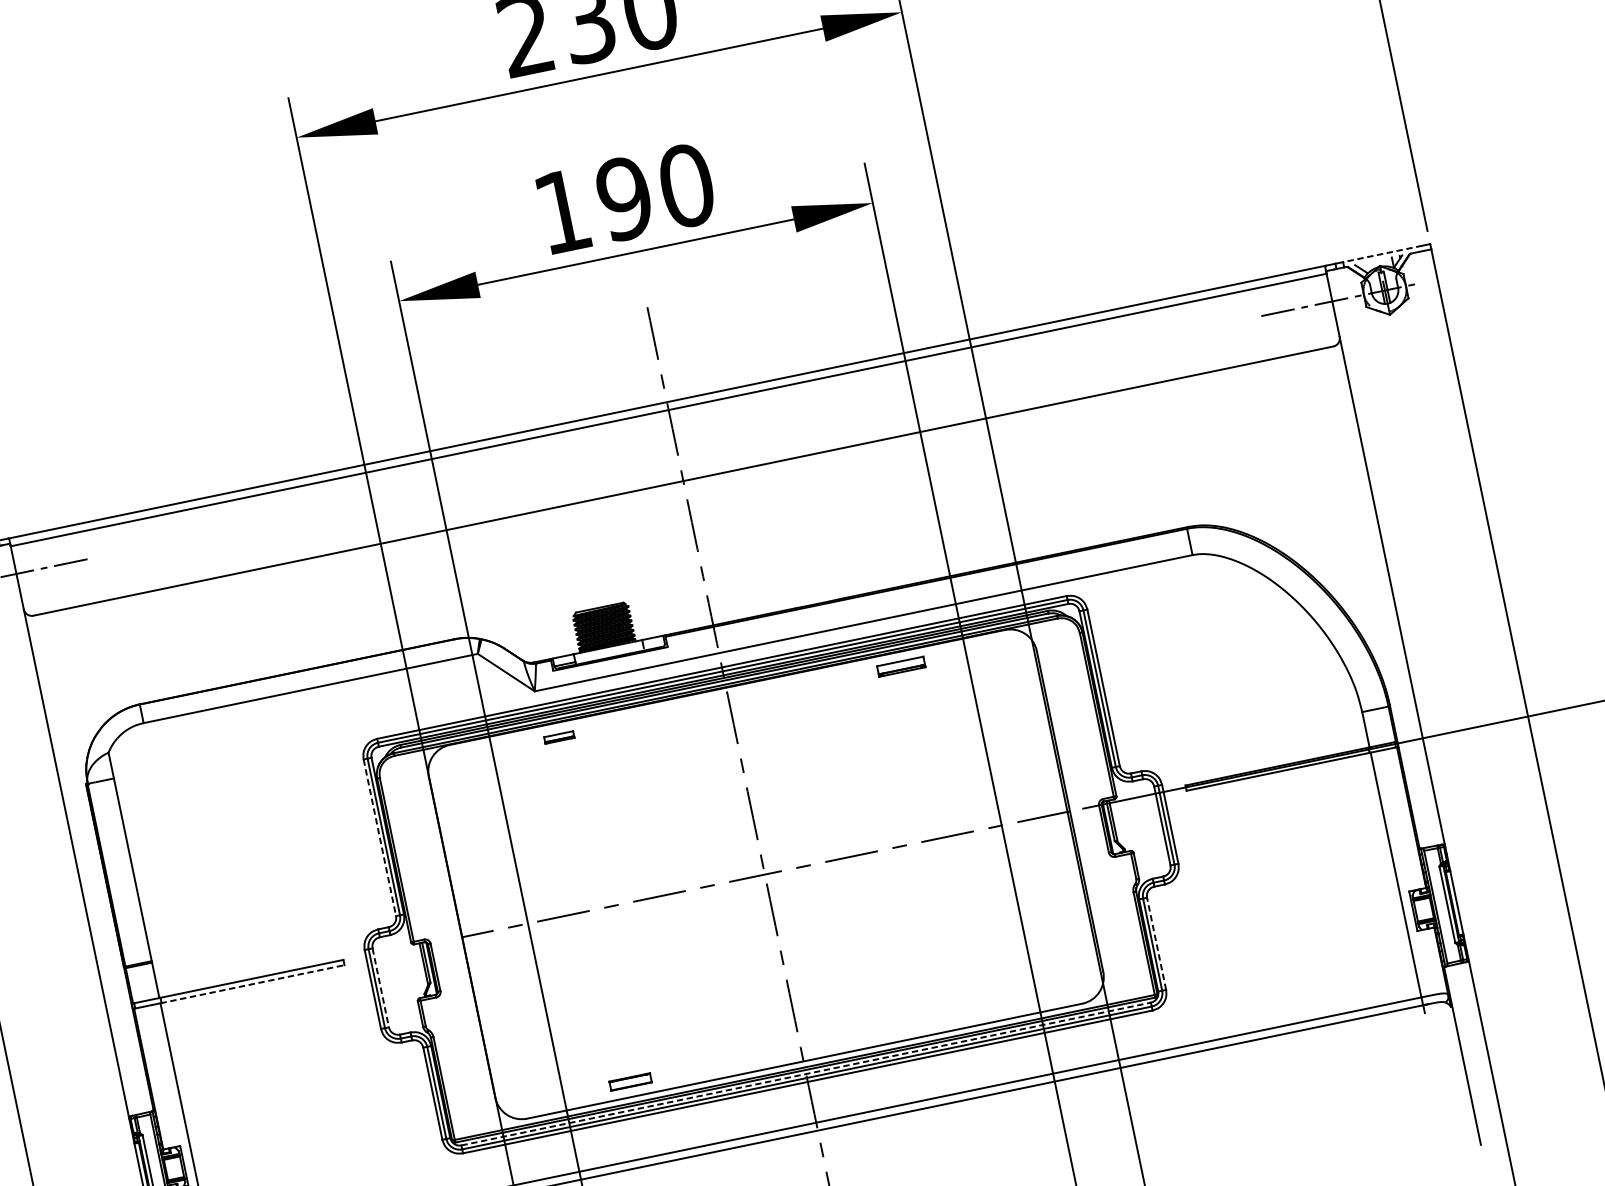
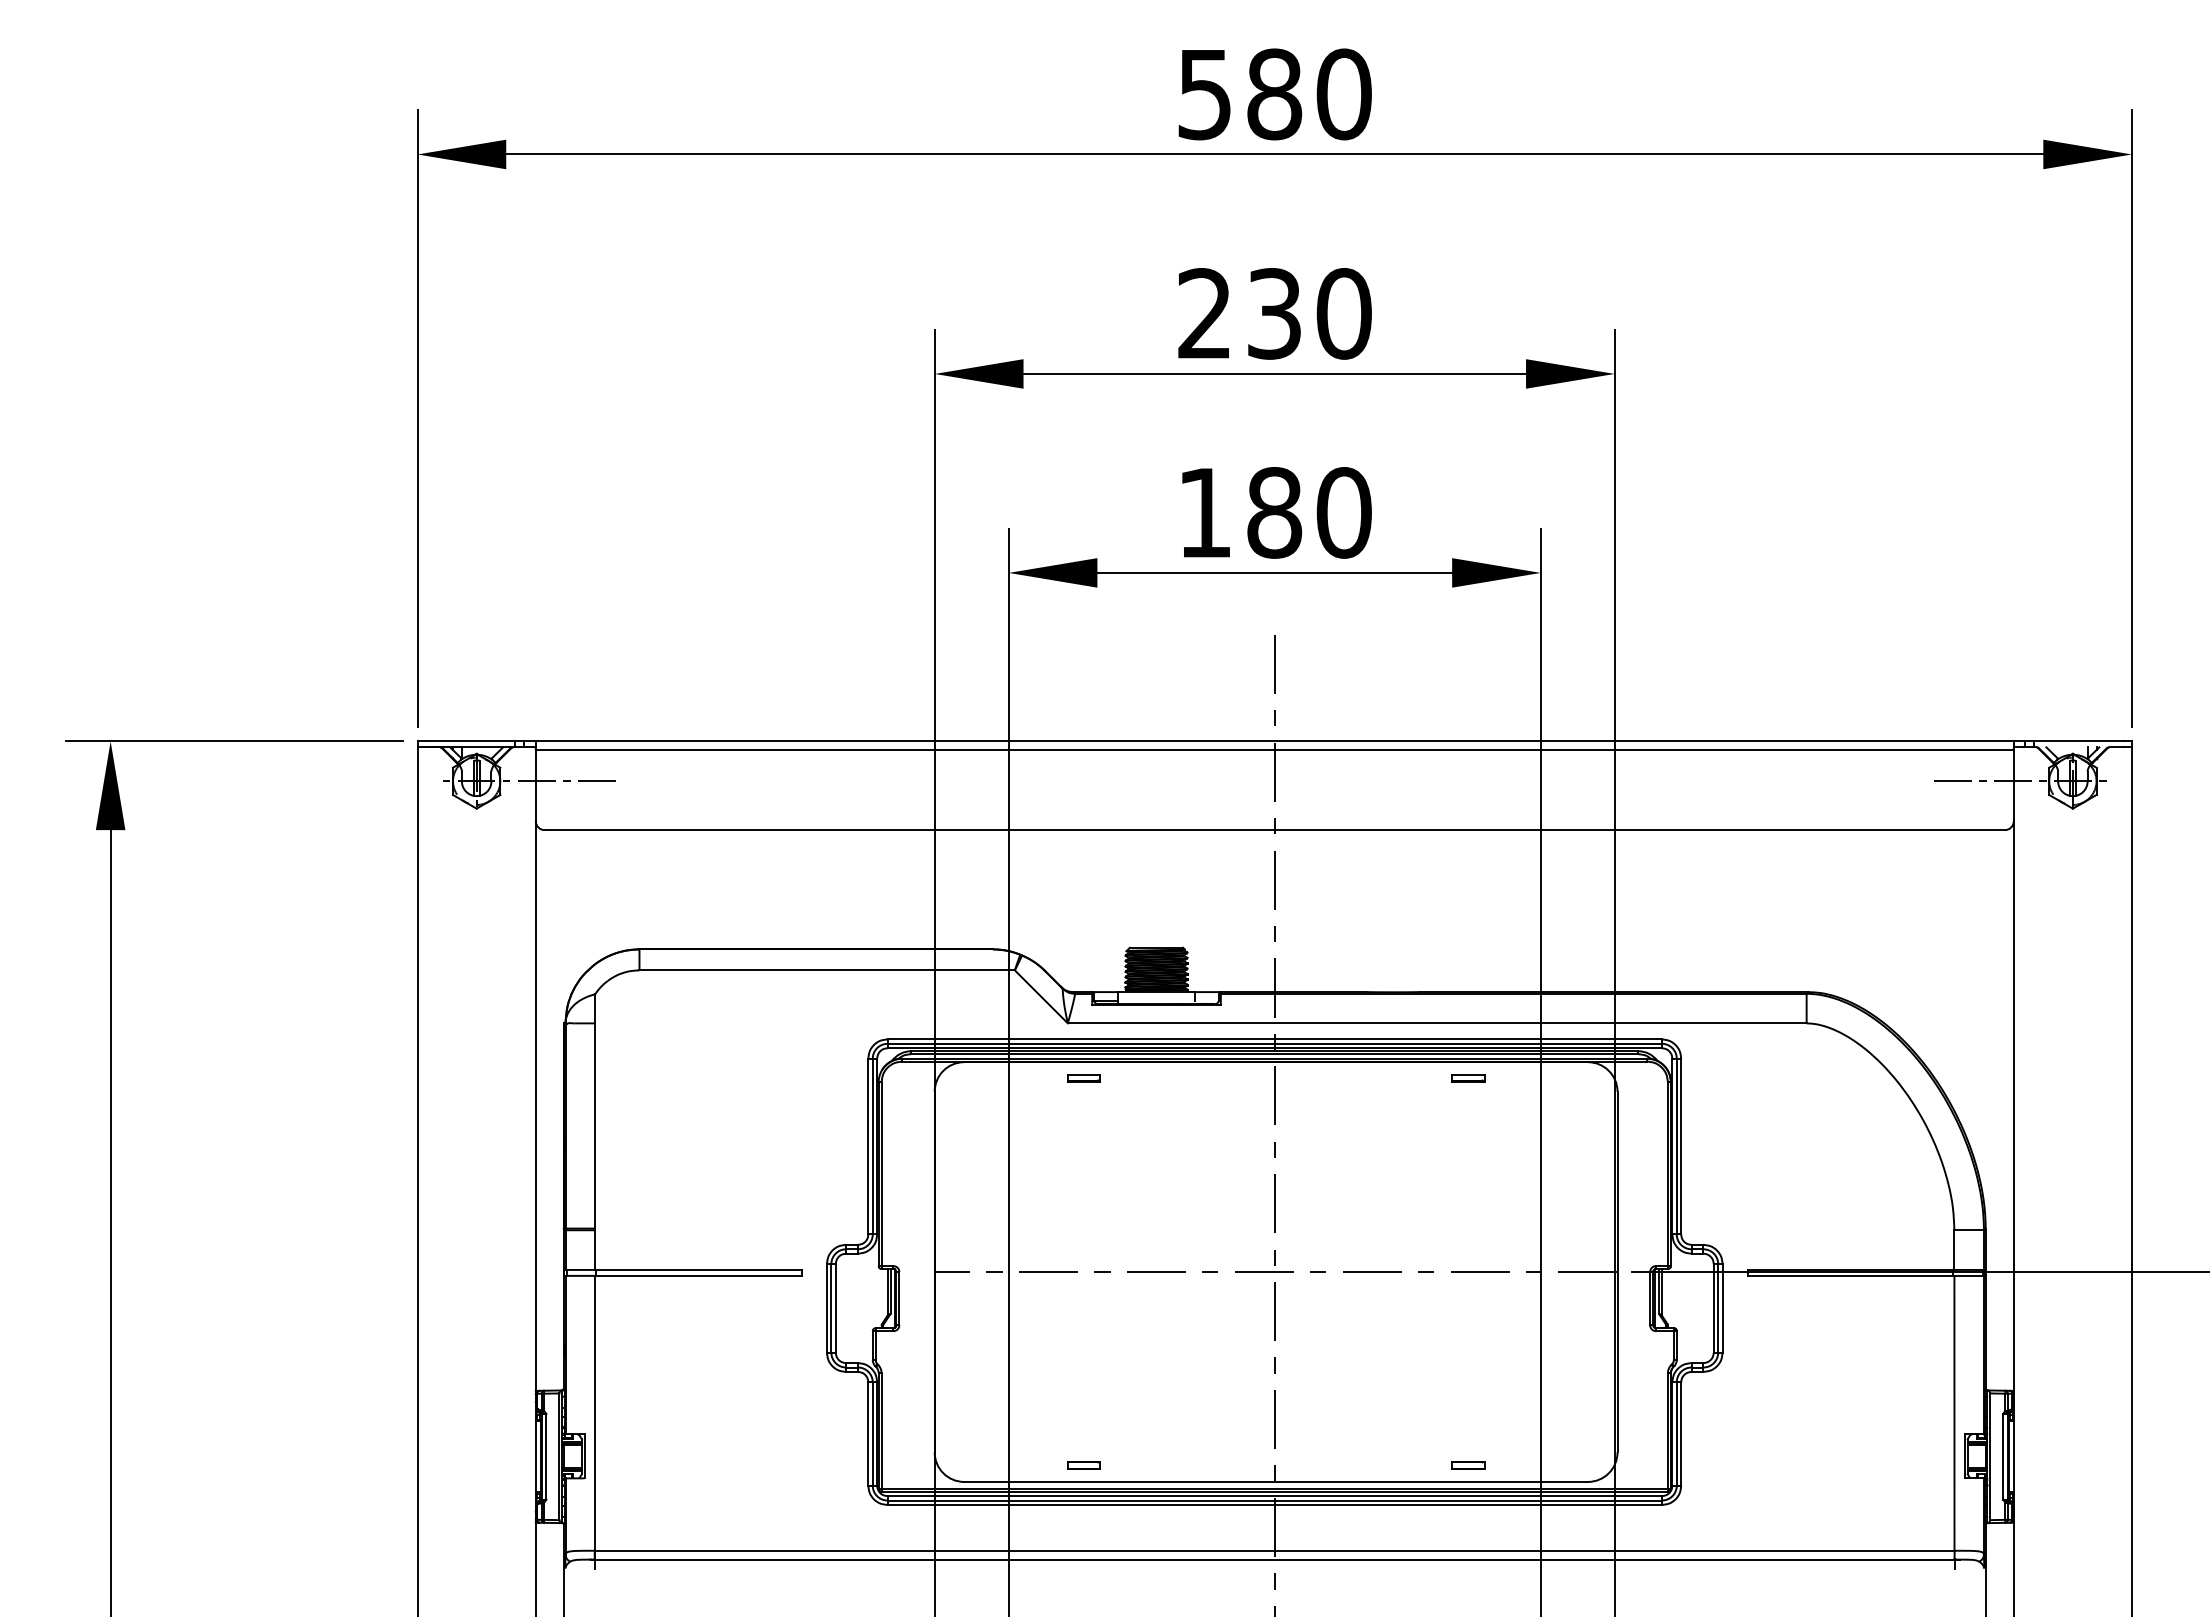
text: (624, 198) -> (1274, 512), 190 -> 180
line: (1382, 254) -> (2078, 741), dashed -> solid
part: (901, 666) -> (1468, 1078), size x0.62
line: (380, 837) -> (868, 1146), dashed -> solid
line: (1156, 944) -> (1681, 1434), dashed -> solid
line: (252, 983) -> (698, 1275), dashed -> solid
line: (380, 988) -> (835, 1308), dashed -> solid
part: (973, 1011) -> (1468, 1465), added
line: (806, 1074) -> (1275, 1496), dashed -> solid
part: (630, 1082) -> (1083, 1465), size x0.71

